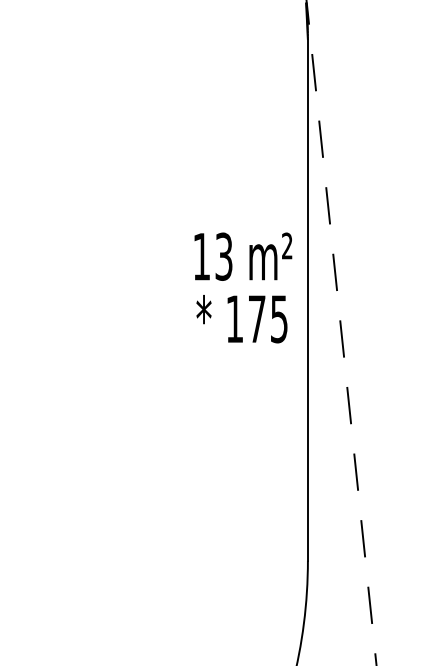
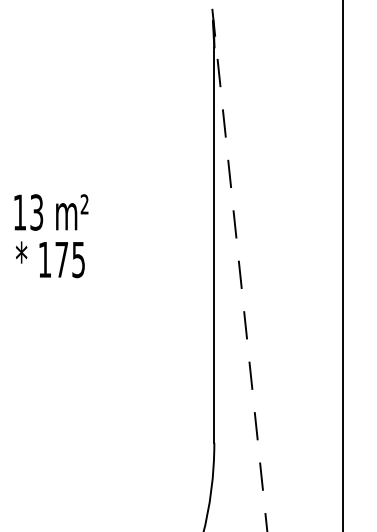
text: (243, 288) -> (51, 236), moved

